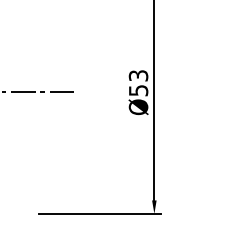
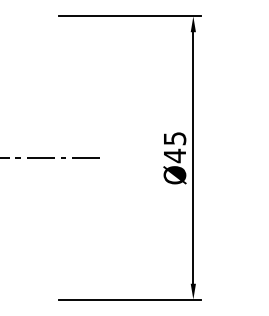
text: (138, 83) -> (174, 147), Ø53 -> Ø45

